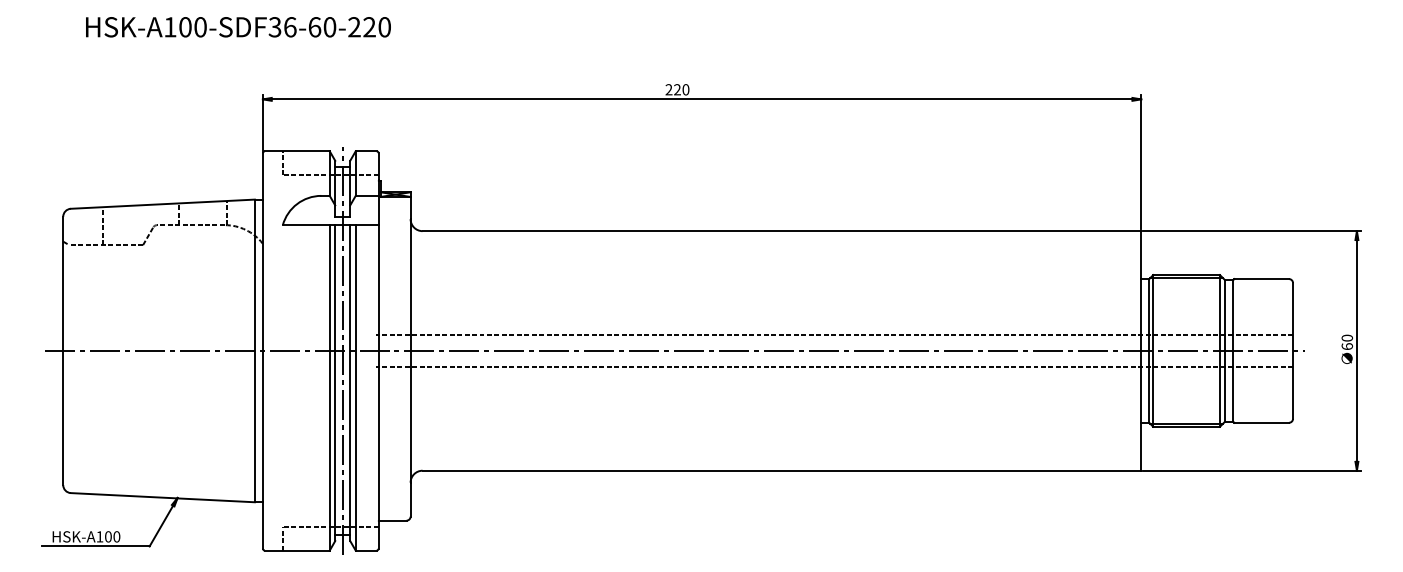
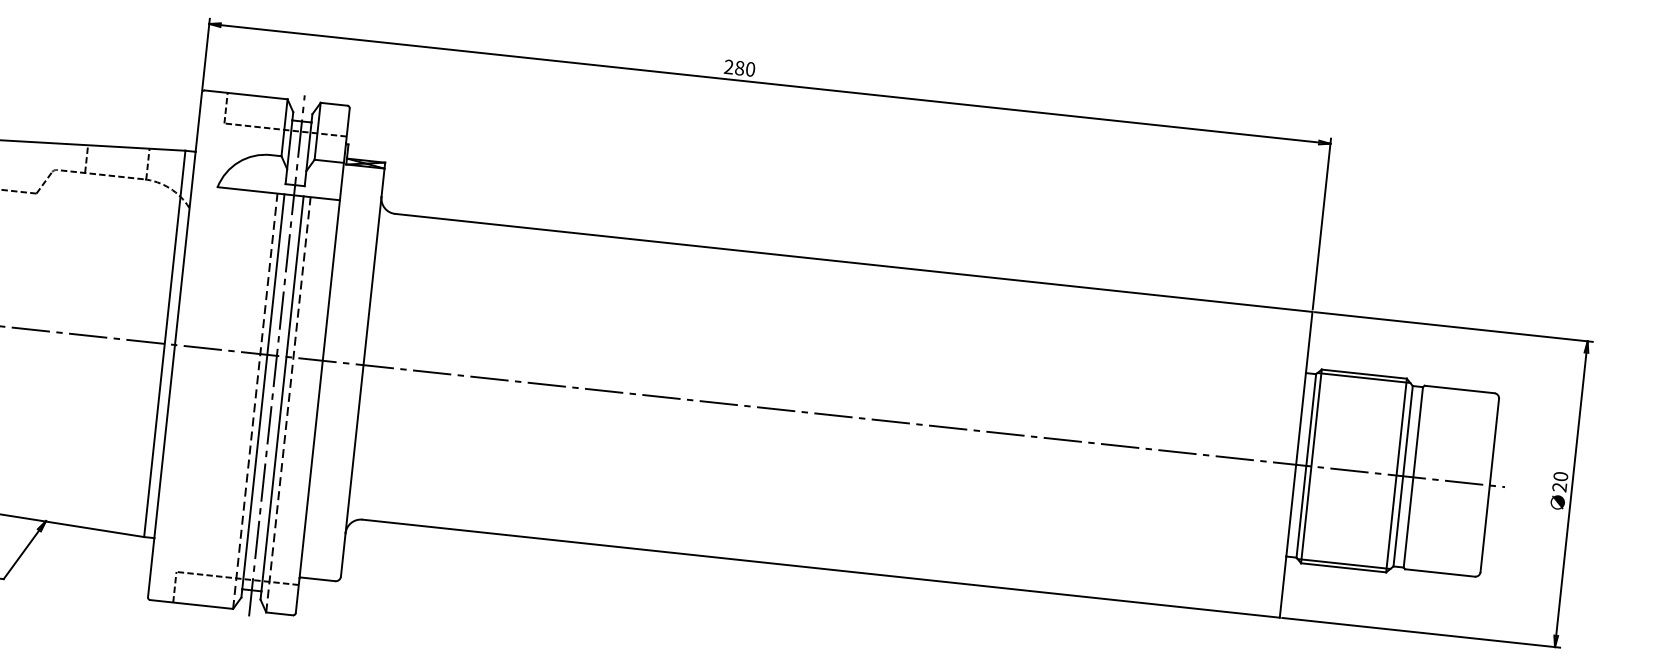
text: (677, 89) -> (739, 67), 220 -> 280
line: (834, 334) -> (906, 401), removed
text: (1347, 346) -> (1559, 487), 60 -> 20
line: (834, 366) -> (902, 442), removed
line: (329, 387) -> (255, 400), solid -> dashed
line: (355, 387) -> (288, 404), solid -> dashed

